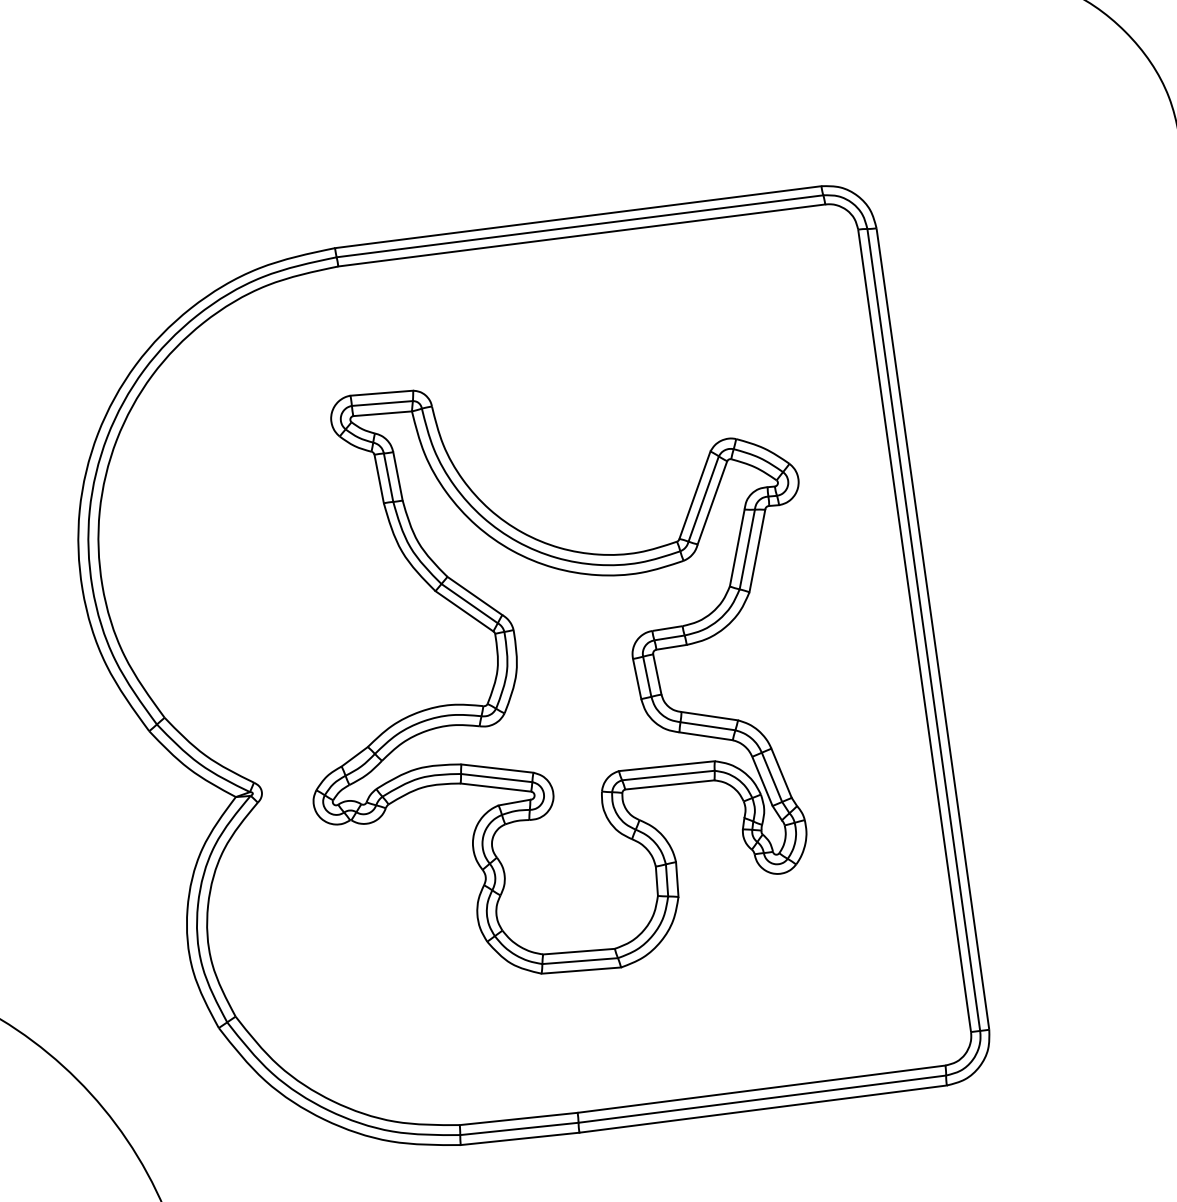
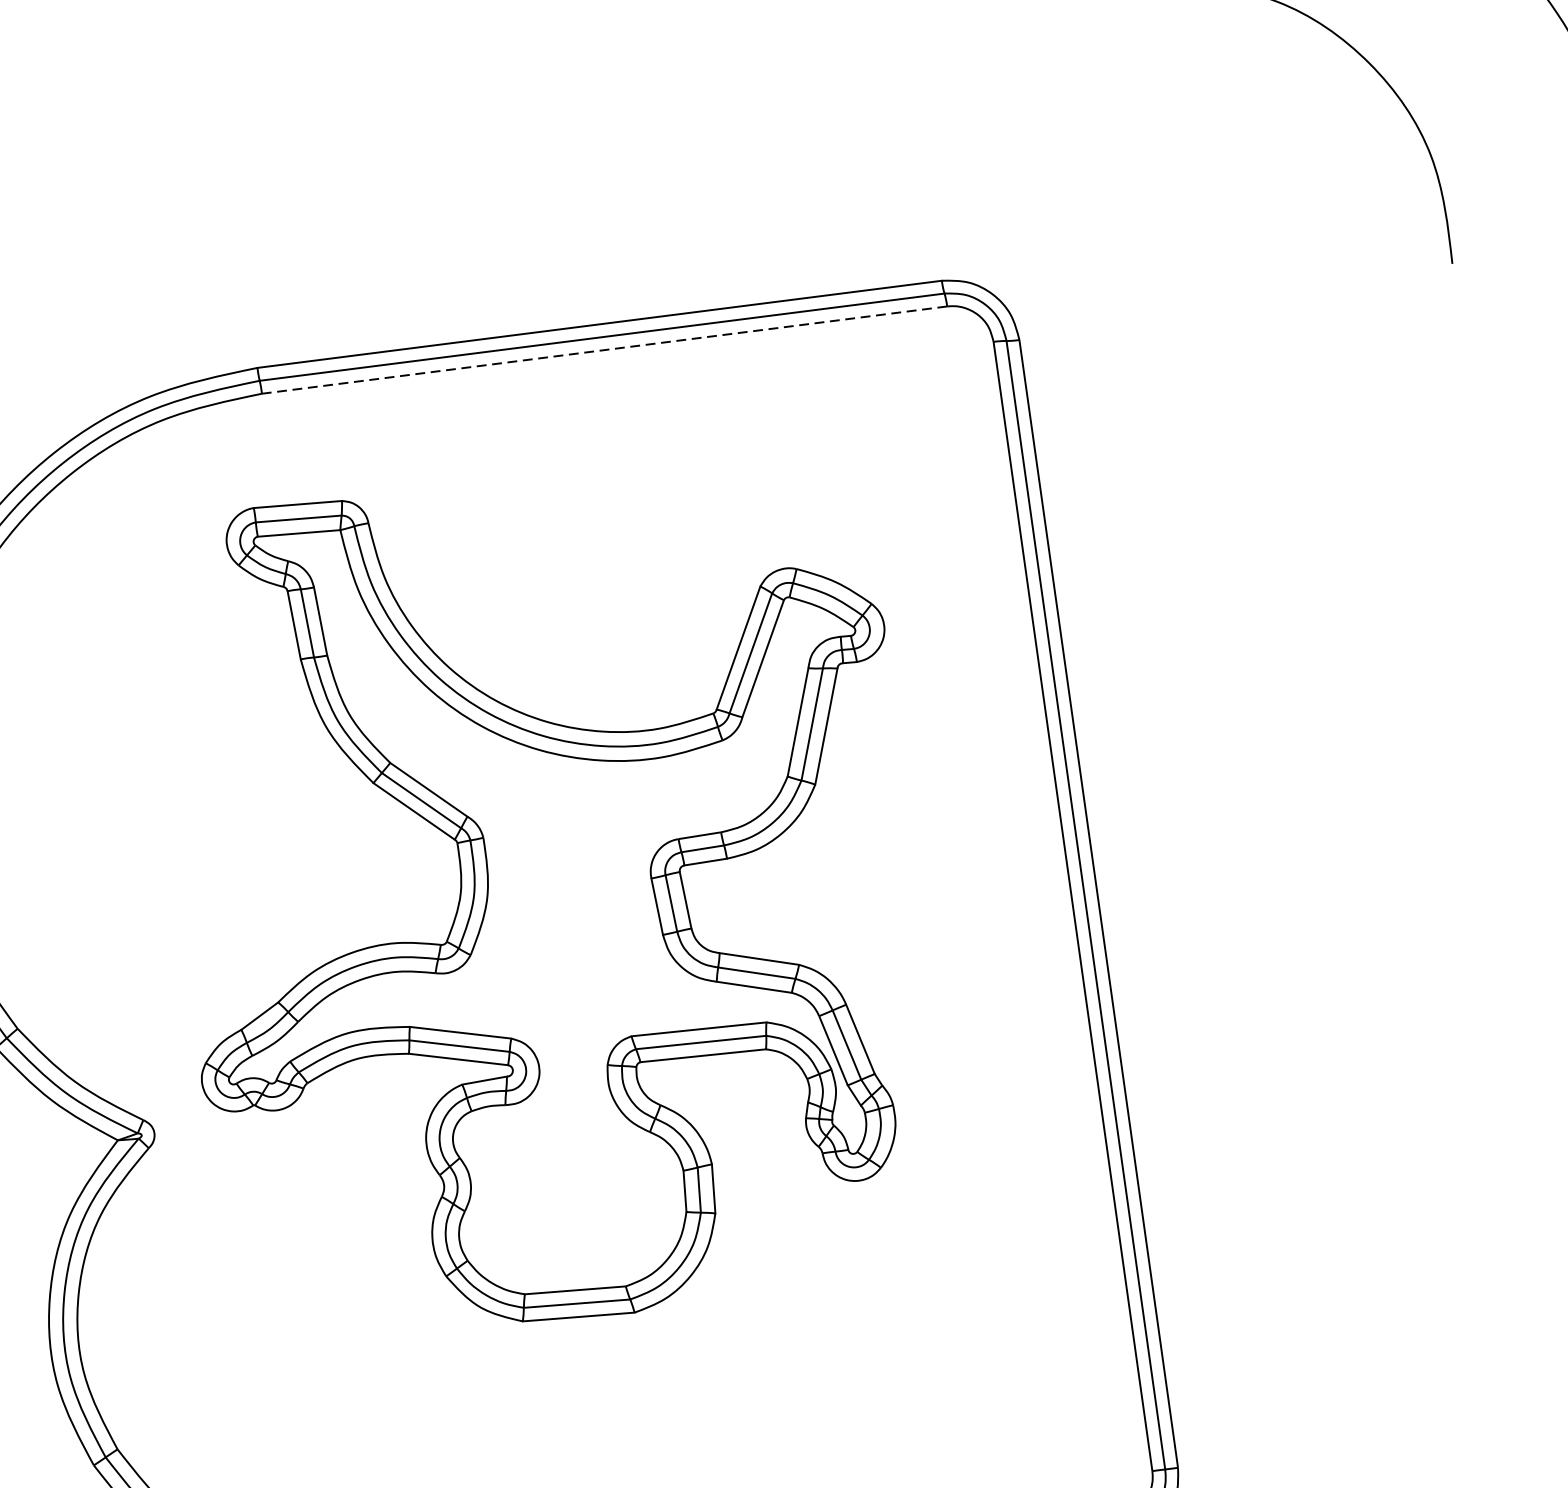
line: (581, 235) -> (604, 350), solid -> dashed
part: (559, 681) -> (547, 910), moved

